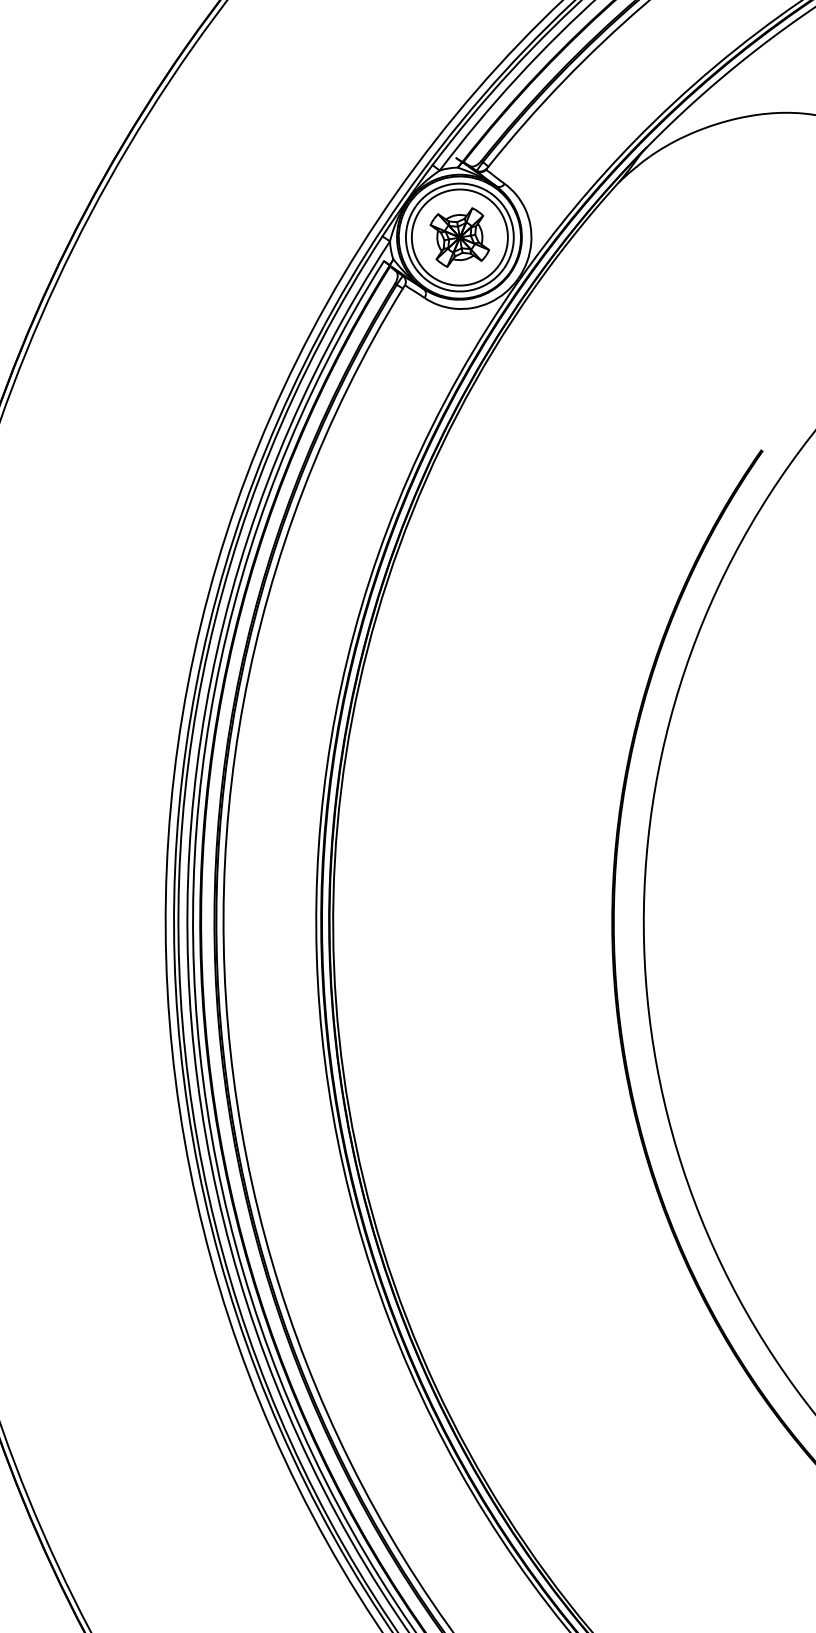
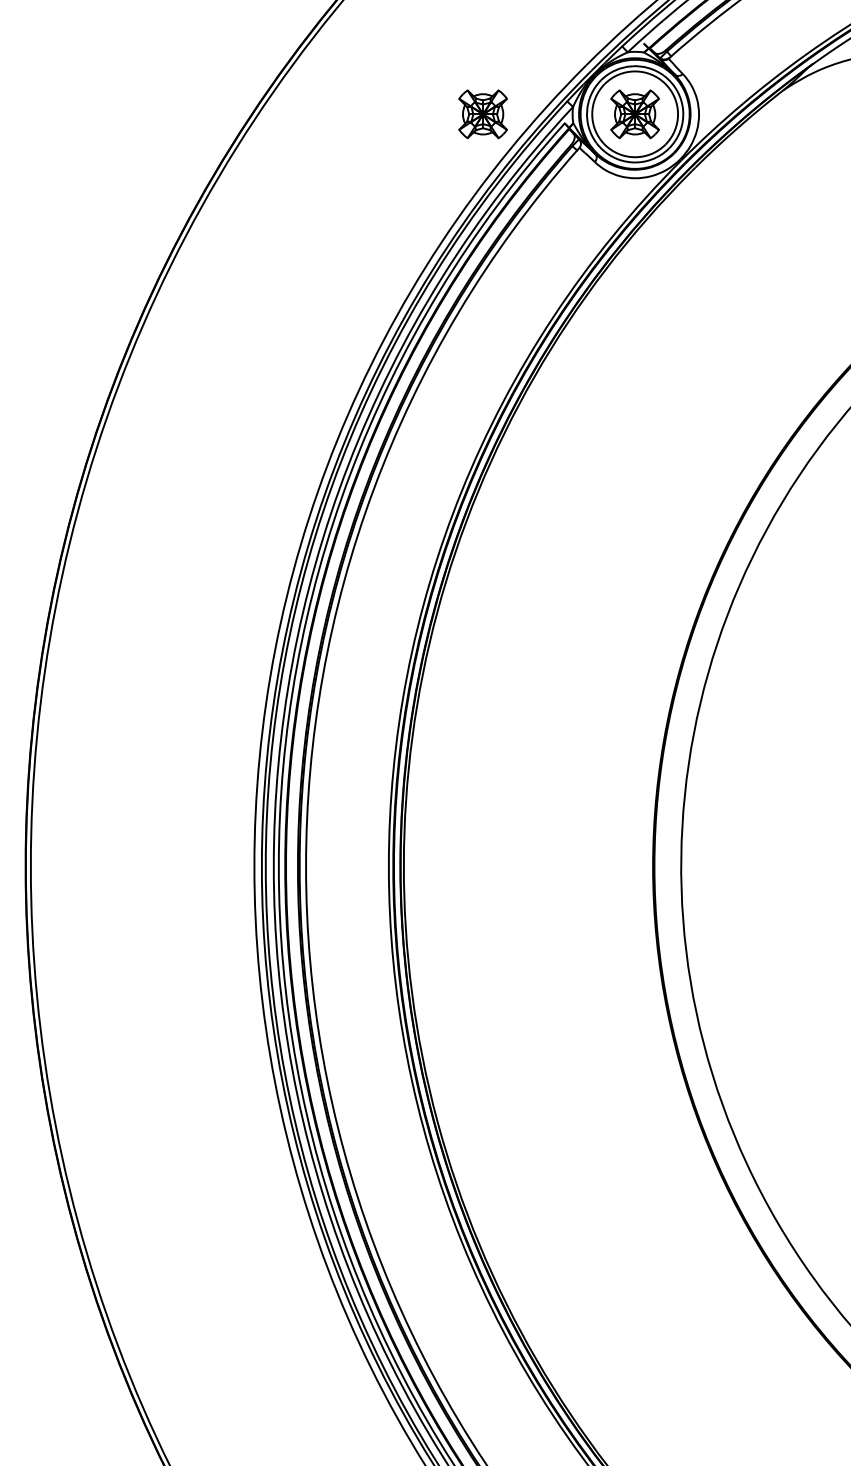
part: (291, 267) -> (482, 114), added

